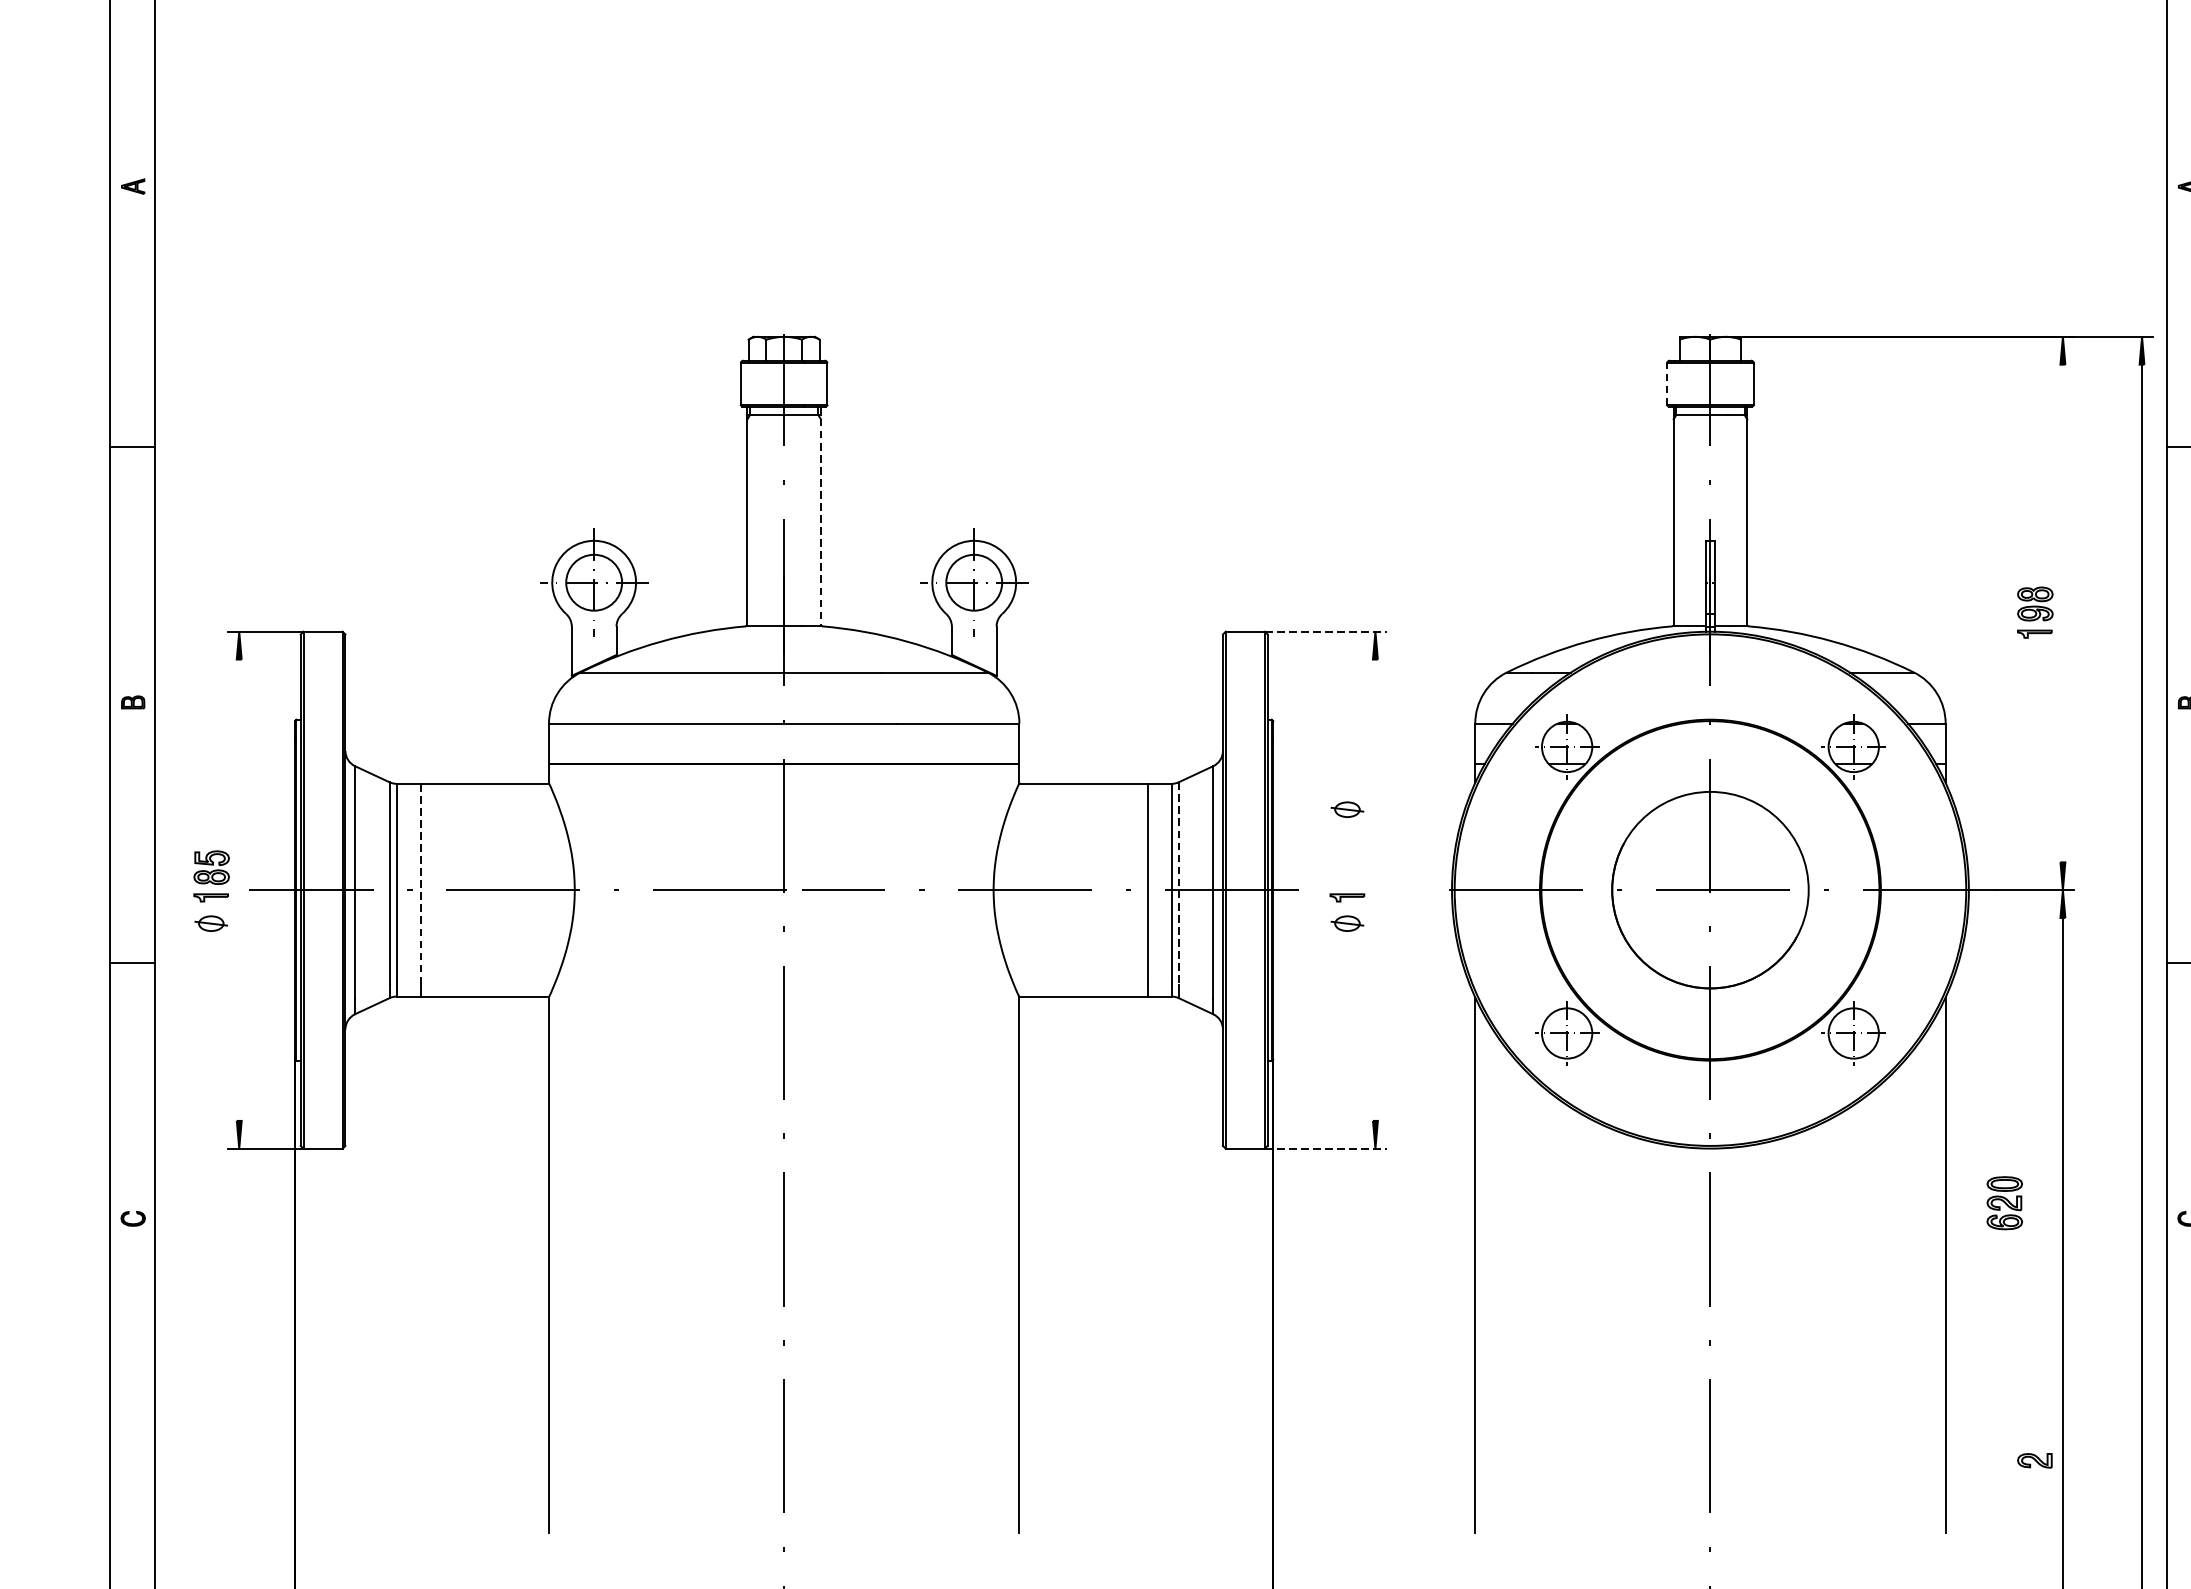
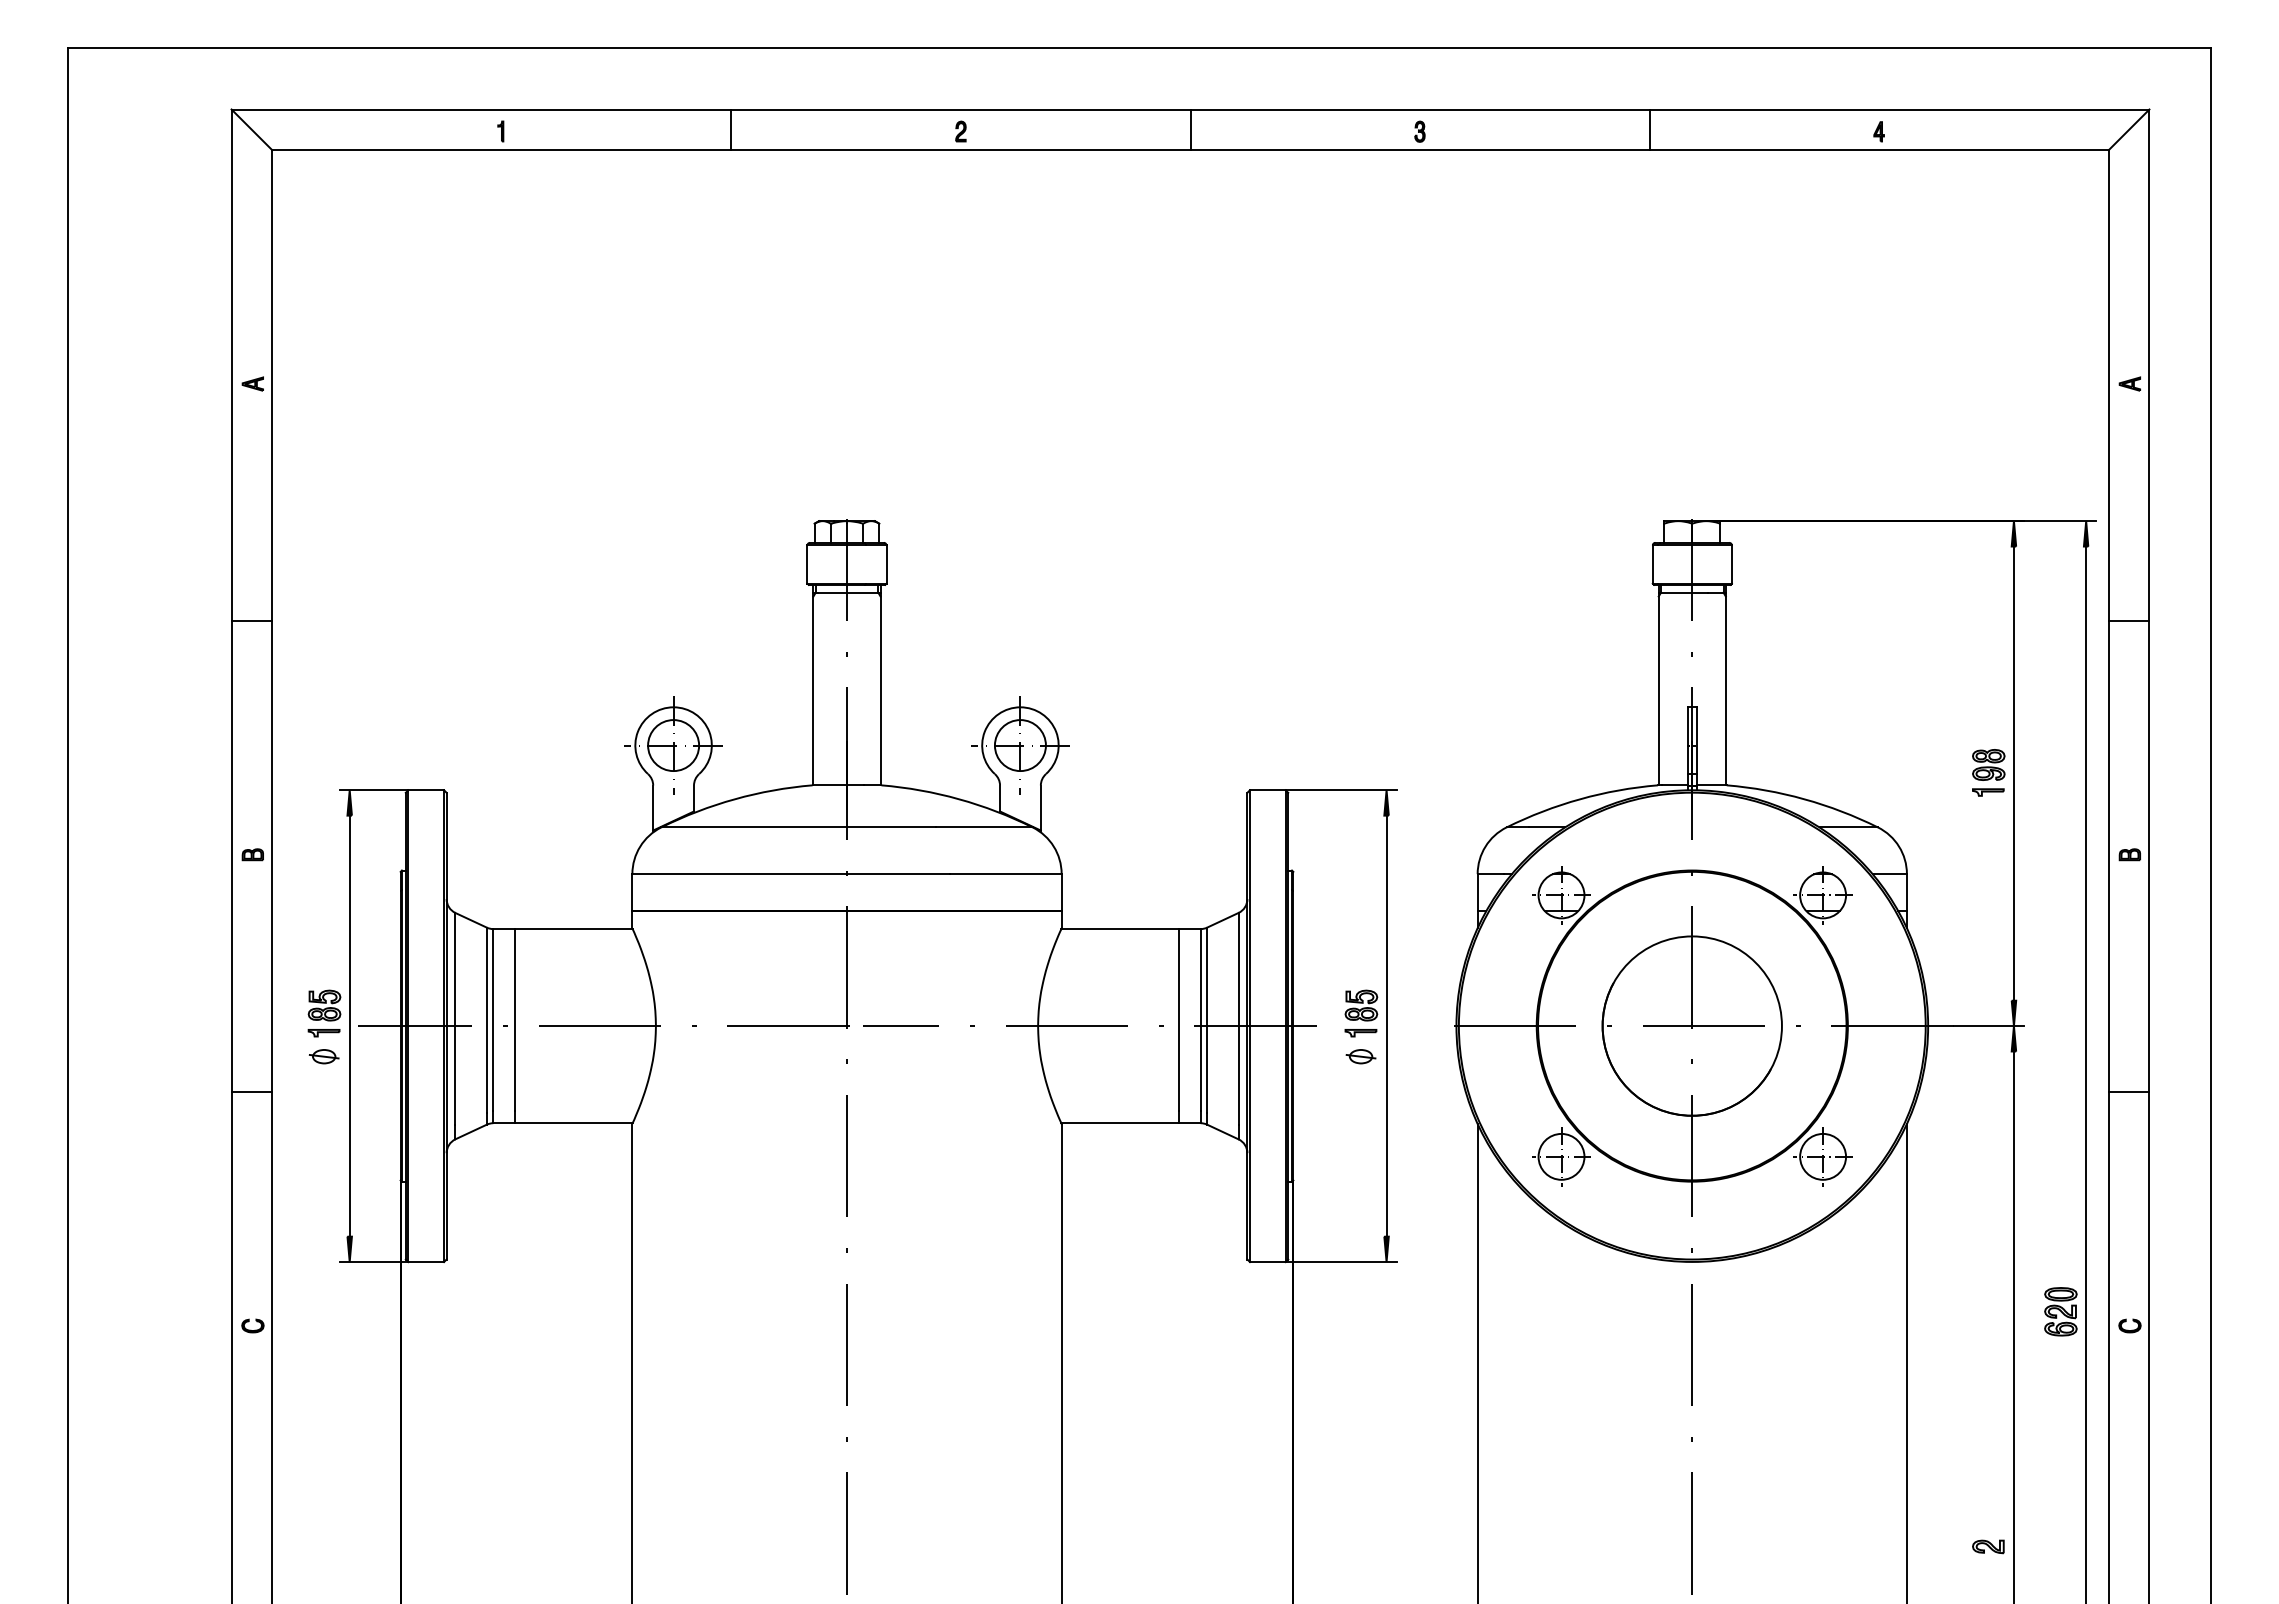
line: (1666, 384) -> (1652, 564), dashed -> solid
line: (820, 516) -> (880, 685), dashed -> solid
line: (2062, 613) -> (2013, 773), added
line: (1326, 631) -> (1341, 790), dashed -> solid
part: (1346, 809) -> (1360, 952), removed
part: (1347, 867) -> (1361, 1005), added
line: (420, 884) -> (515, 1020), dashed -> solid
line: (1179, 884) -> (1207, 1020), dashed -> solid
line: (239, 889) -> (349, 1025), added
line: (1375, 889) -> (1386, 1025), added
line: (1326, 1149) -> (1341, 1262), dashed -> solid
part: (2004, 1202) -> (2060, 1311), moved

